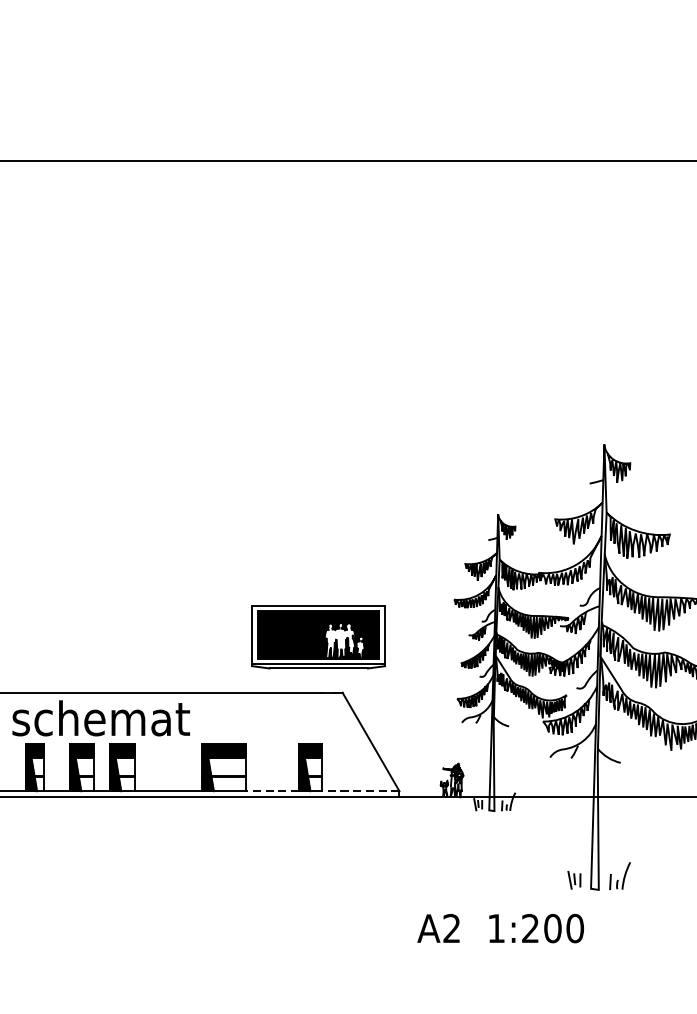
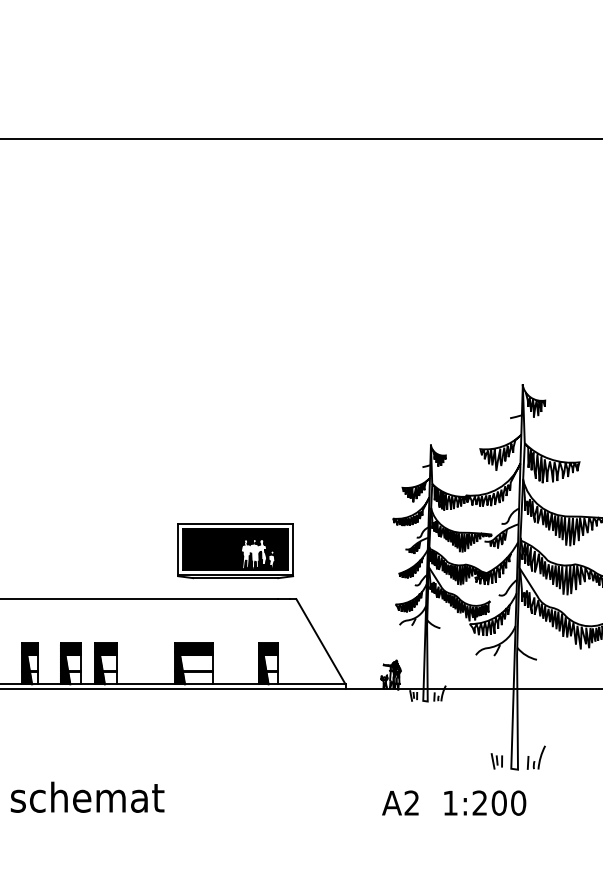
part: (318, 637) -> (235, 551), moved
text: (101, 717) -> (87, 796), moved
line: (272, 791) -> (235, 684), dashed -> solid
line: (360, 791) -> (311, 684), dashed -> solid
text: (501, 927) -> (454, 802), moved

